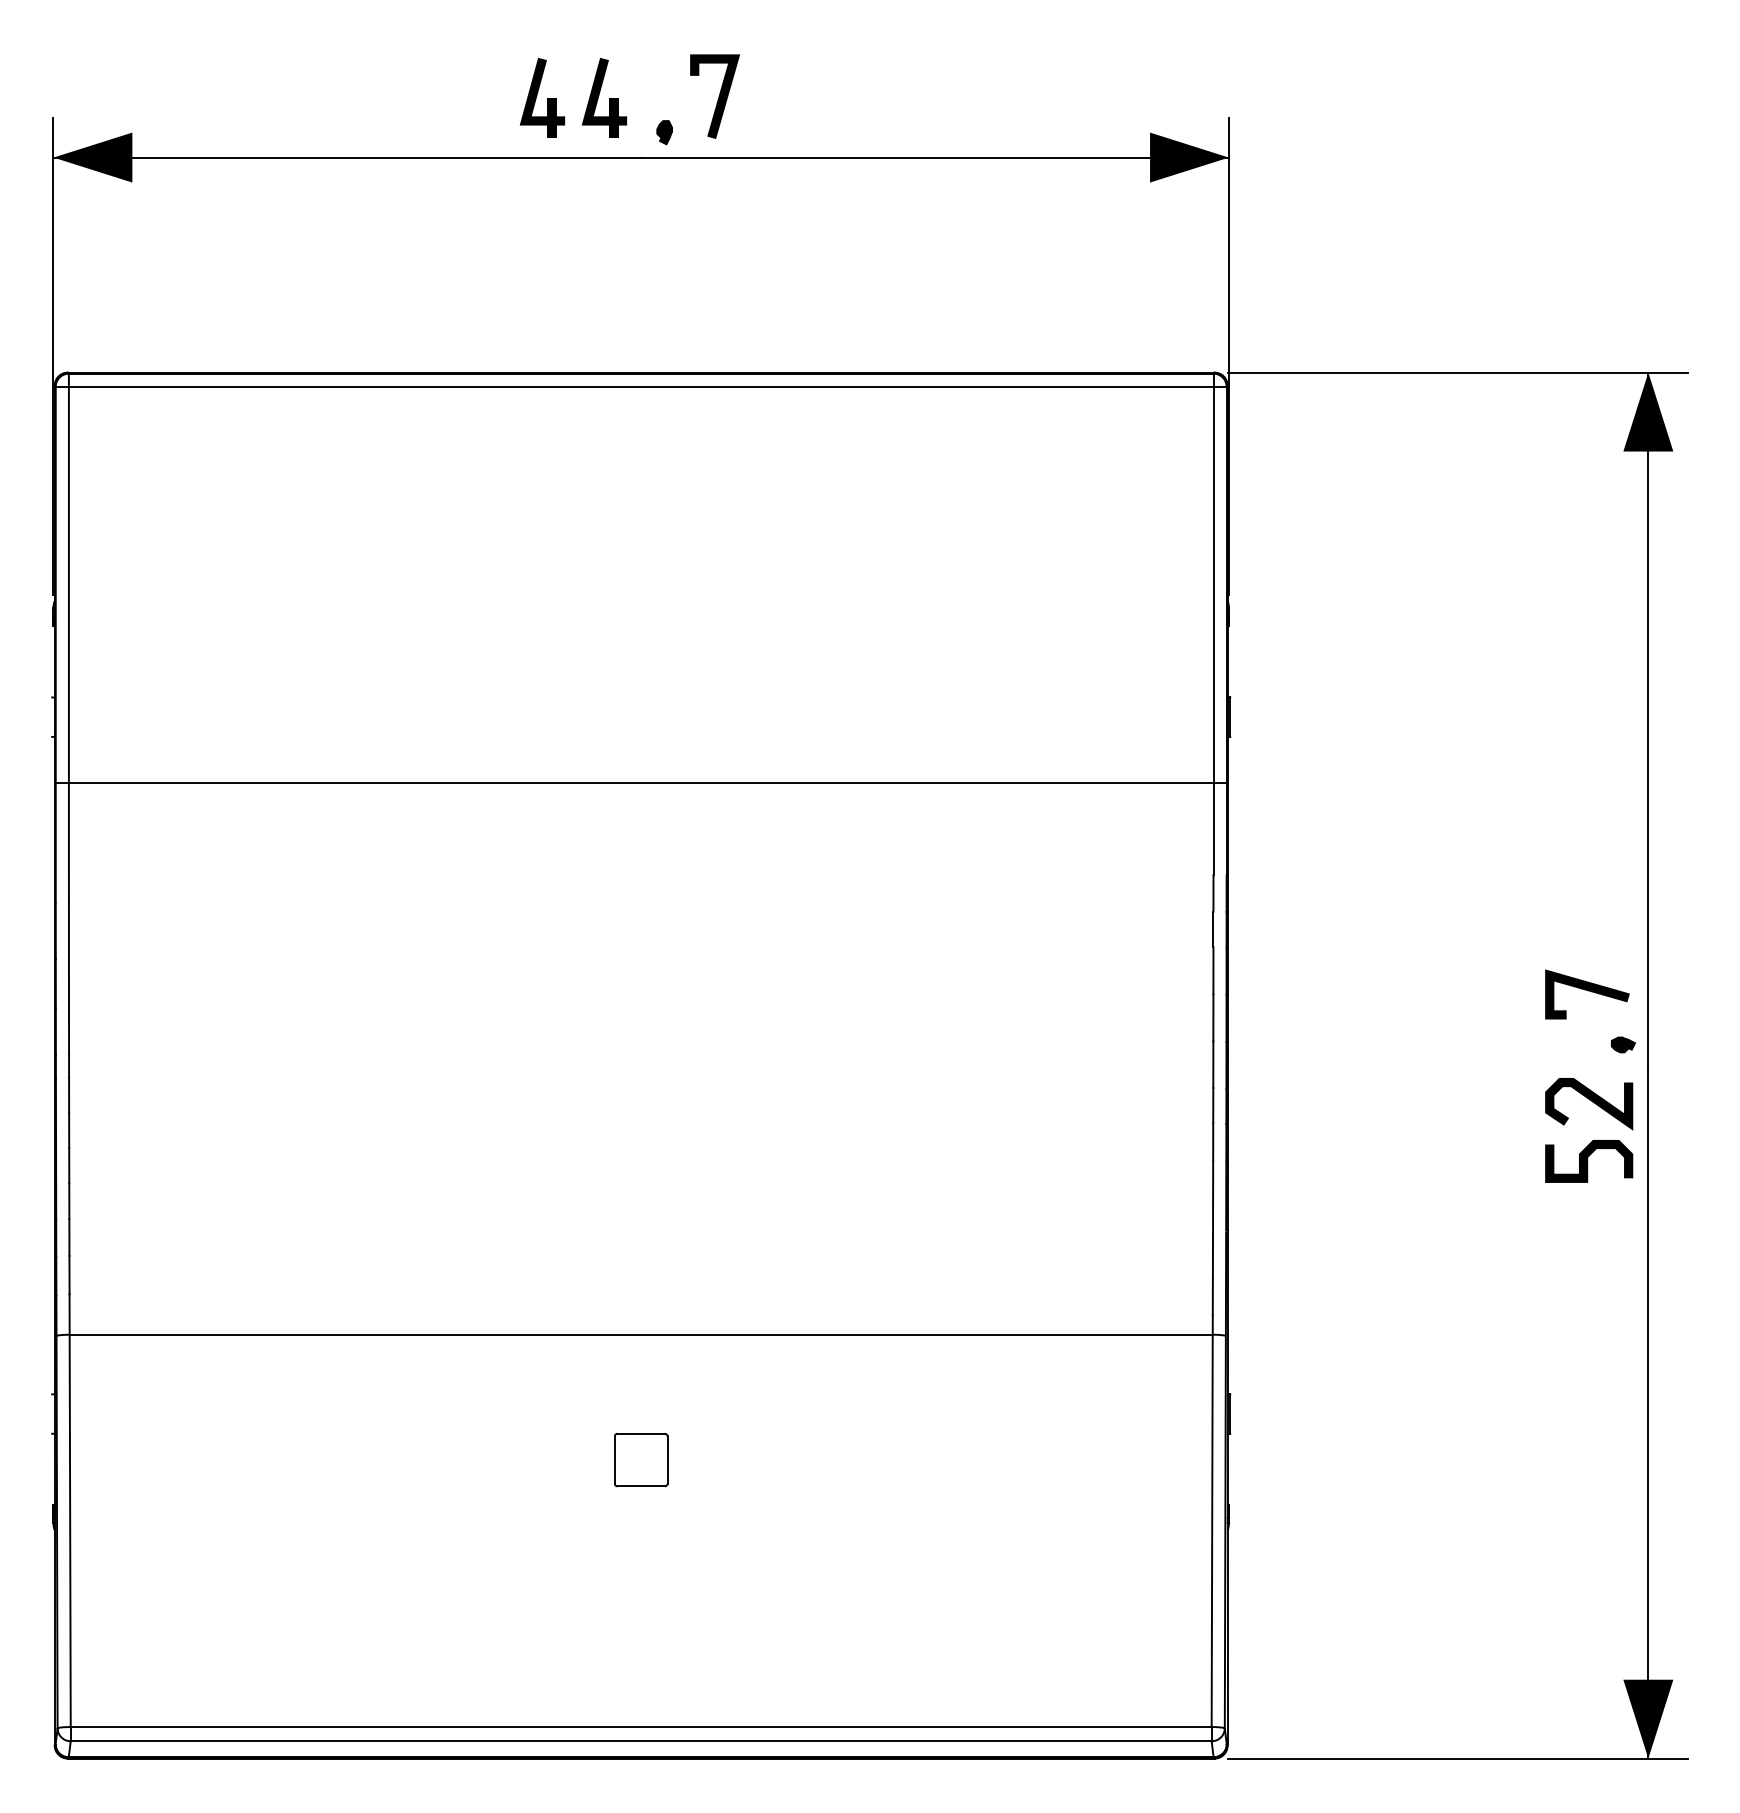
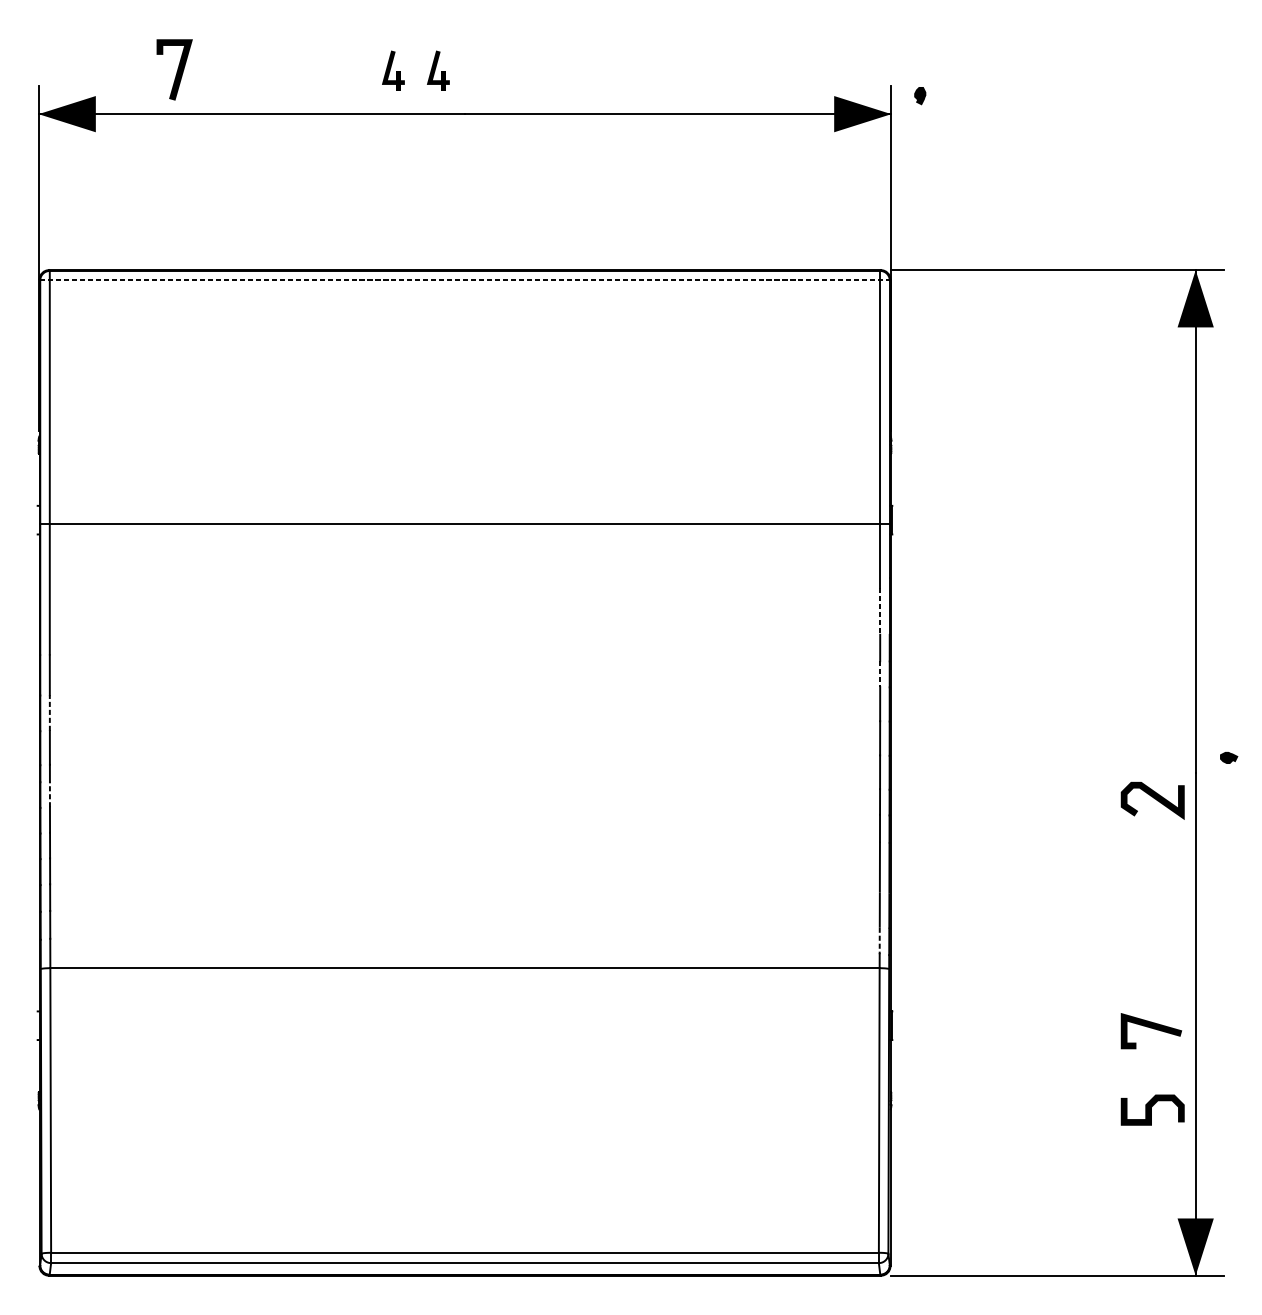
line: (718, 96) -> (177, 69), moved
part: (542, 97) -> (393, 70), size x0.7
part: (604, 97) -> (438, 70), size x0.7
part: (664, 132) -> (920, 95), moved
line: (641, 386) -> (465, 280), solid -> dashed
line: (640, 783) -> (464, 524), moved
line: (1213, 843) -> (880, 611), solid -> dashed
line: (1213, 929) -> (880, 674), solid -> dashed
line: (68, 983) -> (49, 713), solid -> dashed
line: (1588, 991) -> (1152, 1028), moved
part: (1623, 1044) -> (1229, 757), moved
line: (69, 1095) -> (50, 794), solid -> dashed
curve: (1588, 1161) -> (1152, 1110), moved
line: (1212, 1297) -> (879, 941), solid -> dashed
part: (641, 1459) -> (465, 1058), removed

